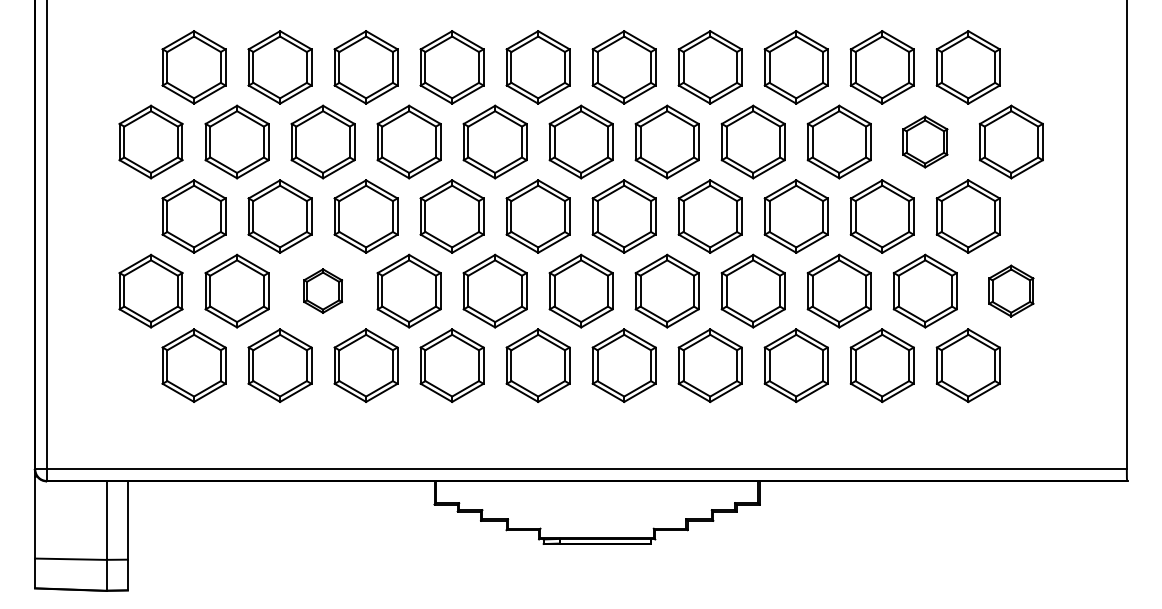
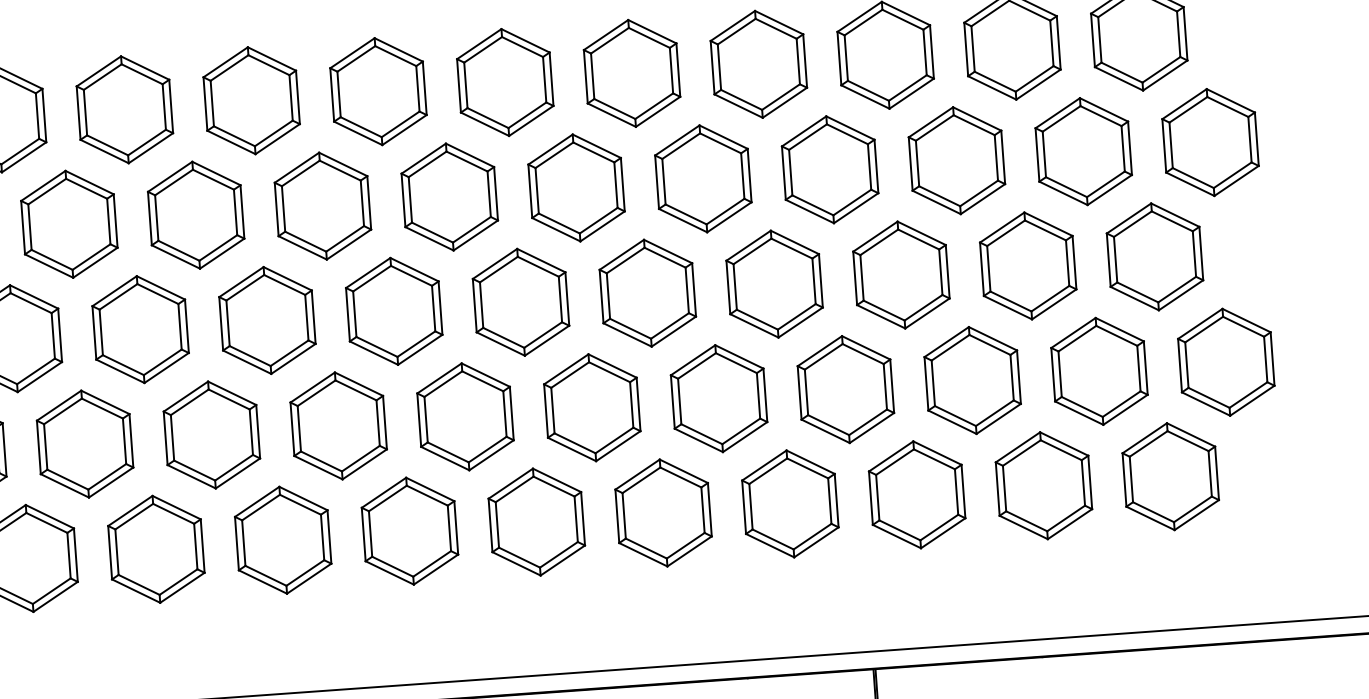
part: (924, 141) -> (1082, 150), size x1.43
part: (322, 290) -> (210, 434), size x1.67
part: (1010, 290) -> (1224, 361), size x1.43

